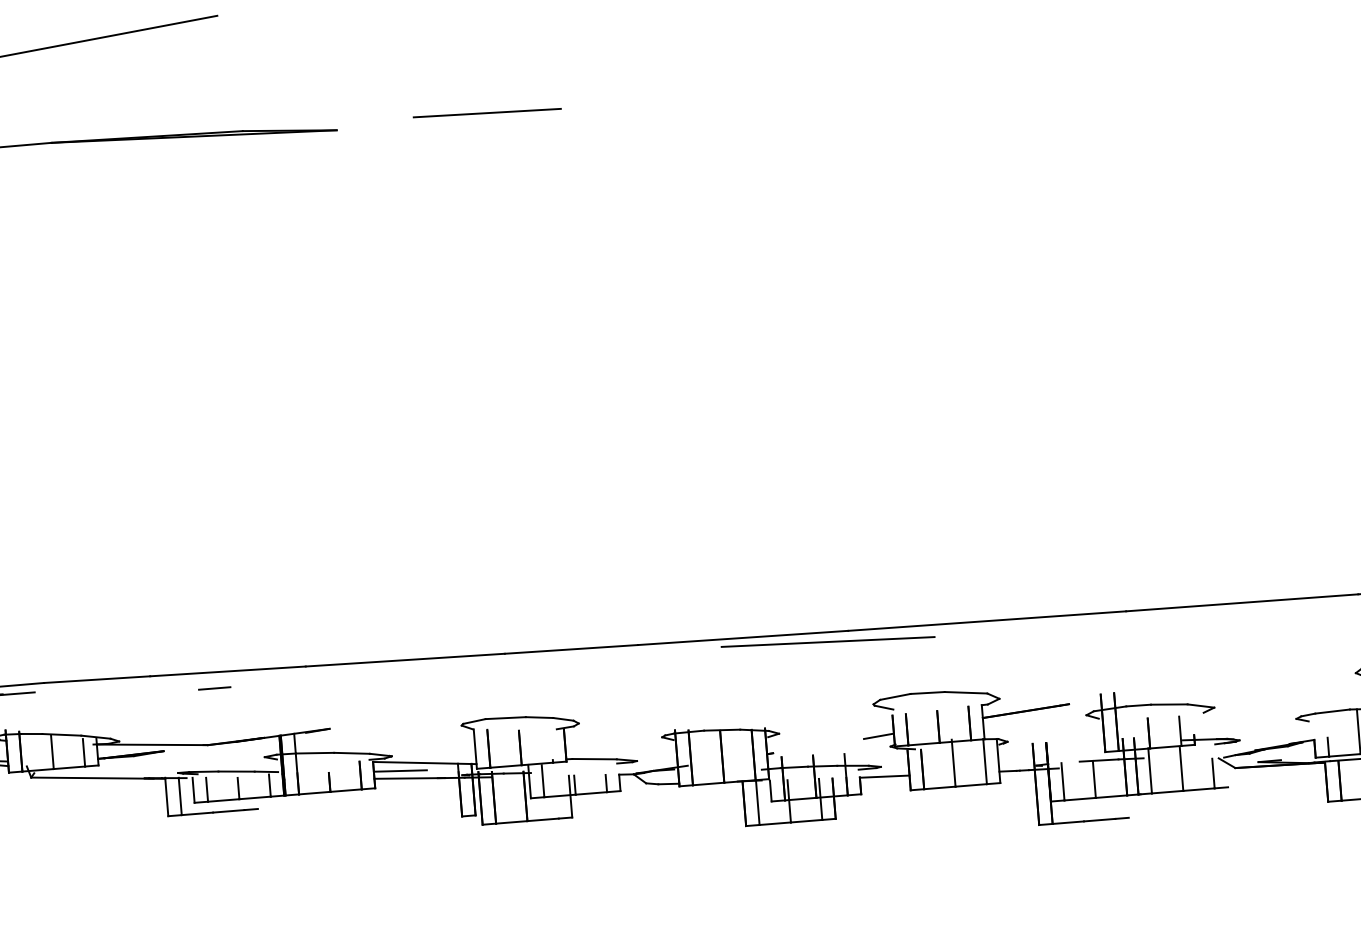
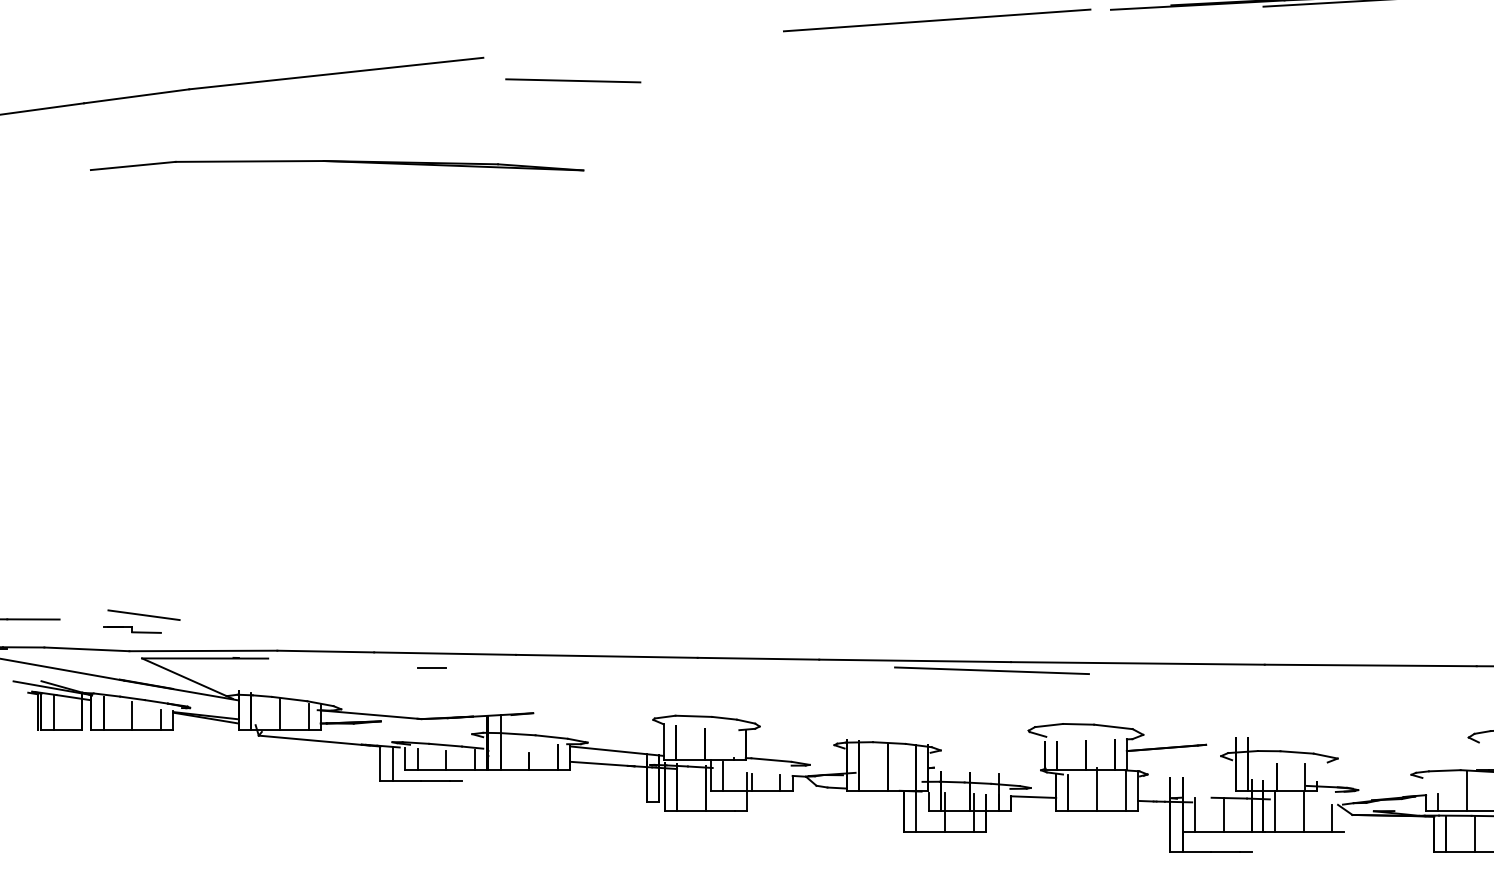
line: (487, 112) -> (573, 80), moved
line: (879, 735) -> (1031, 759), removed
line: (400, 770) -> (594, 756), removed

